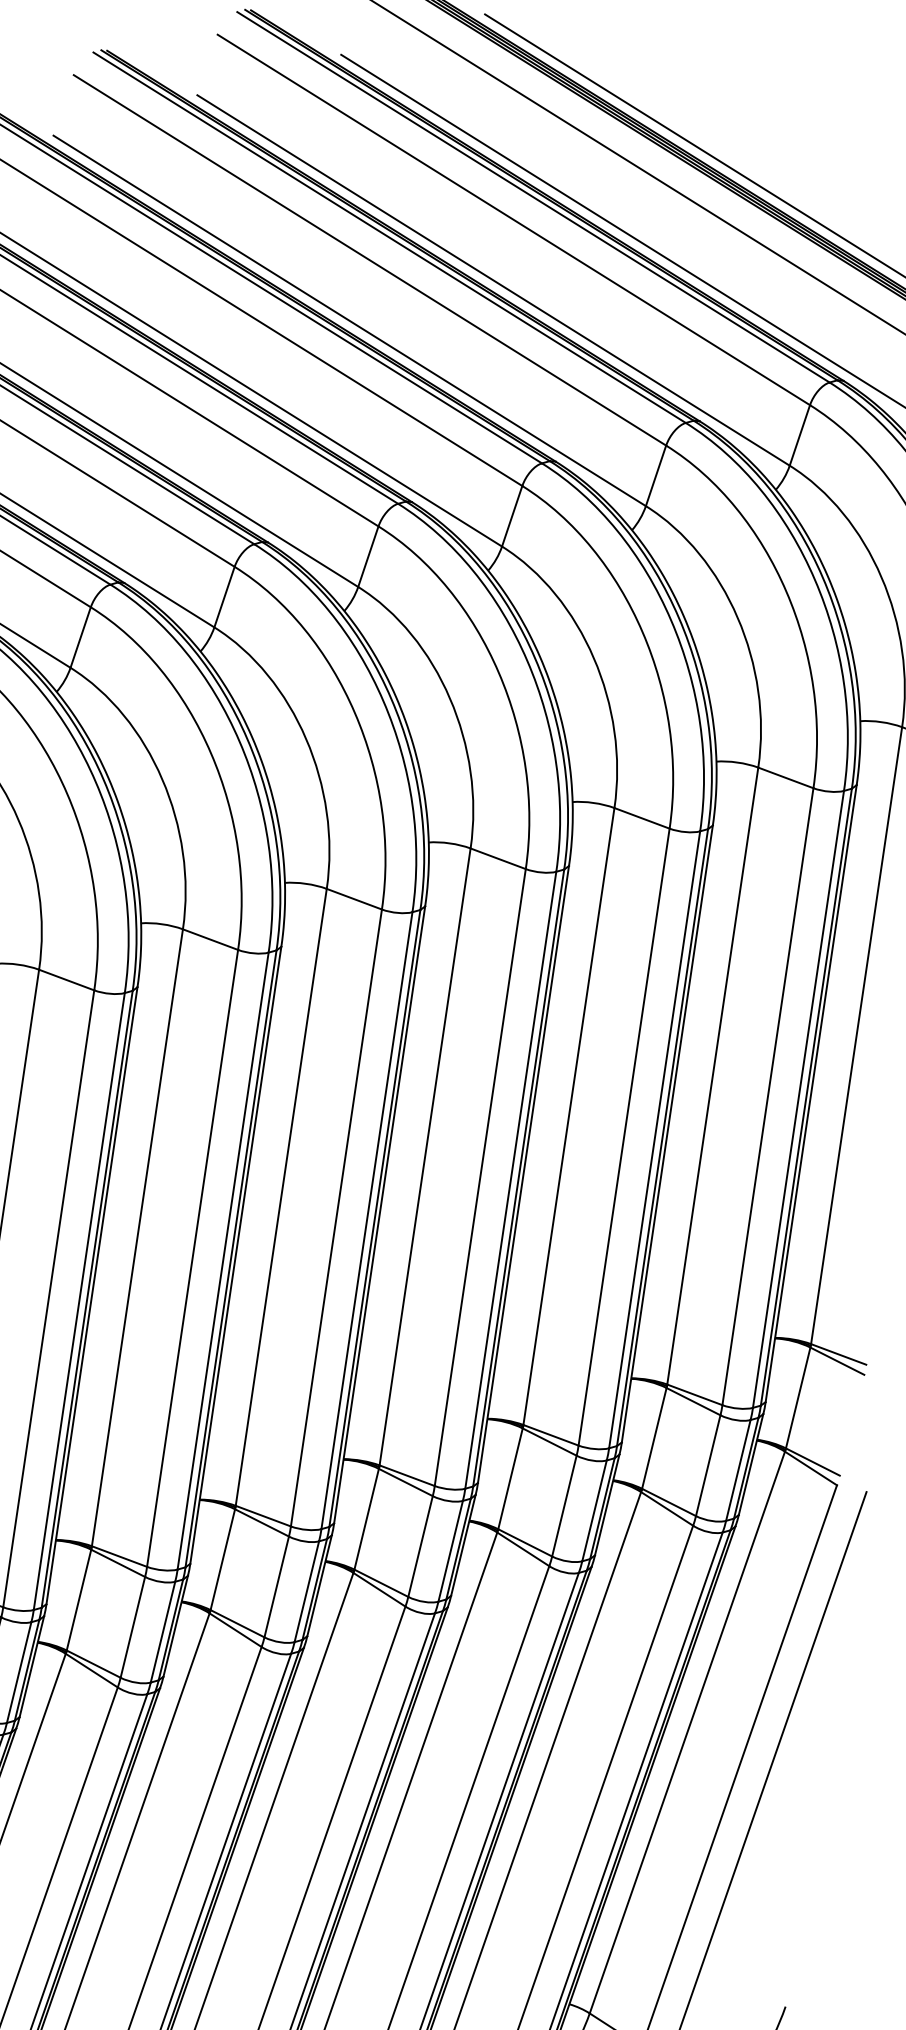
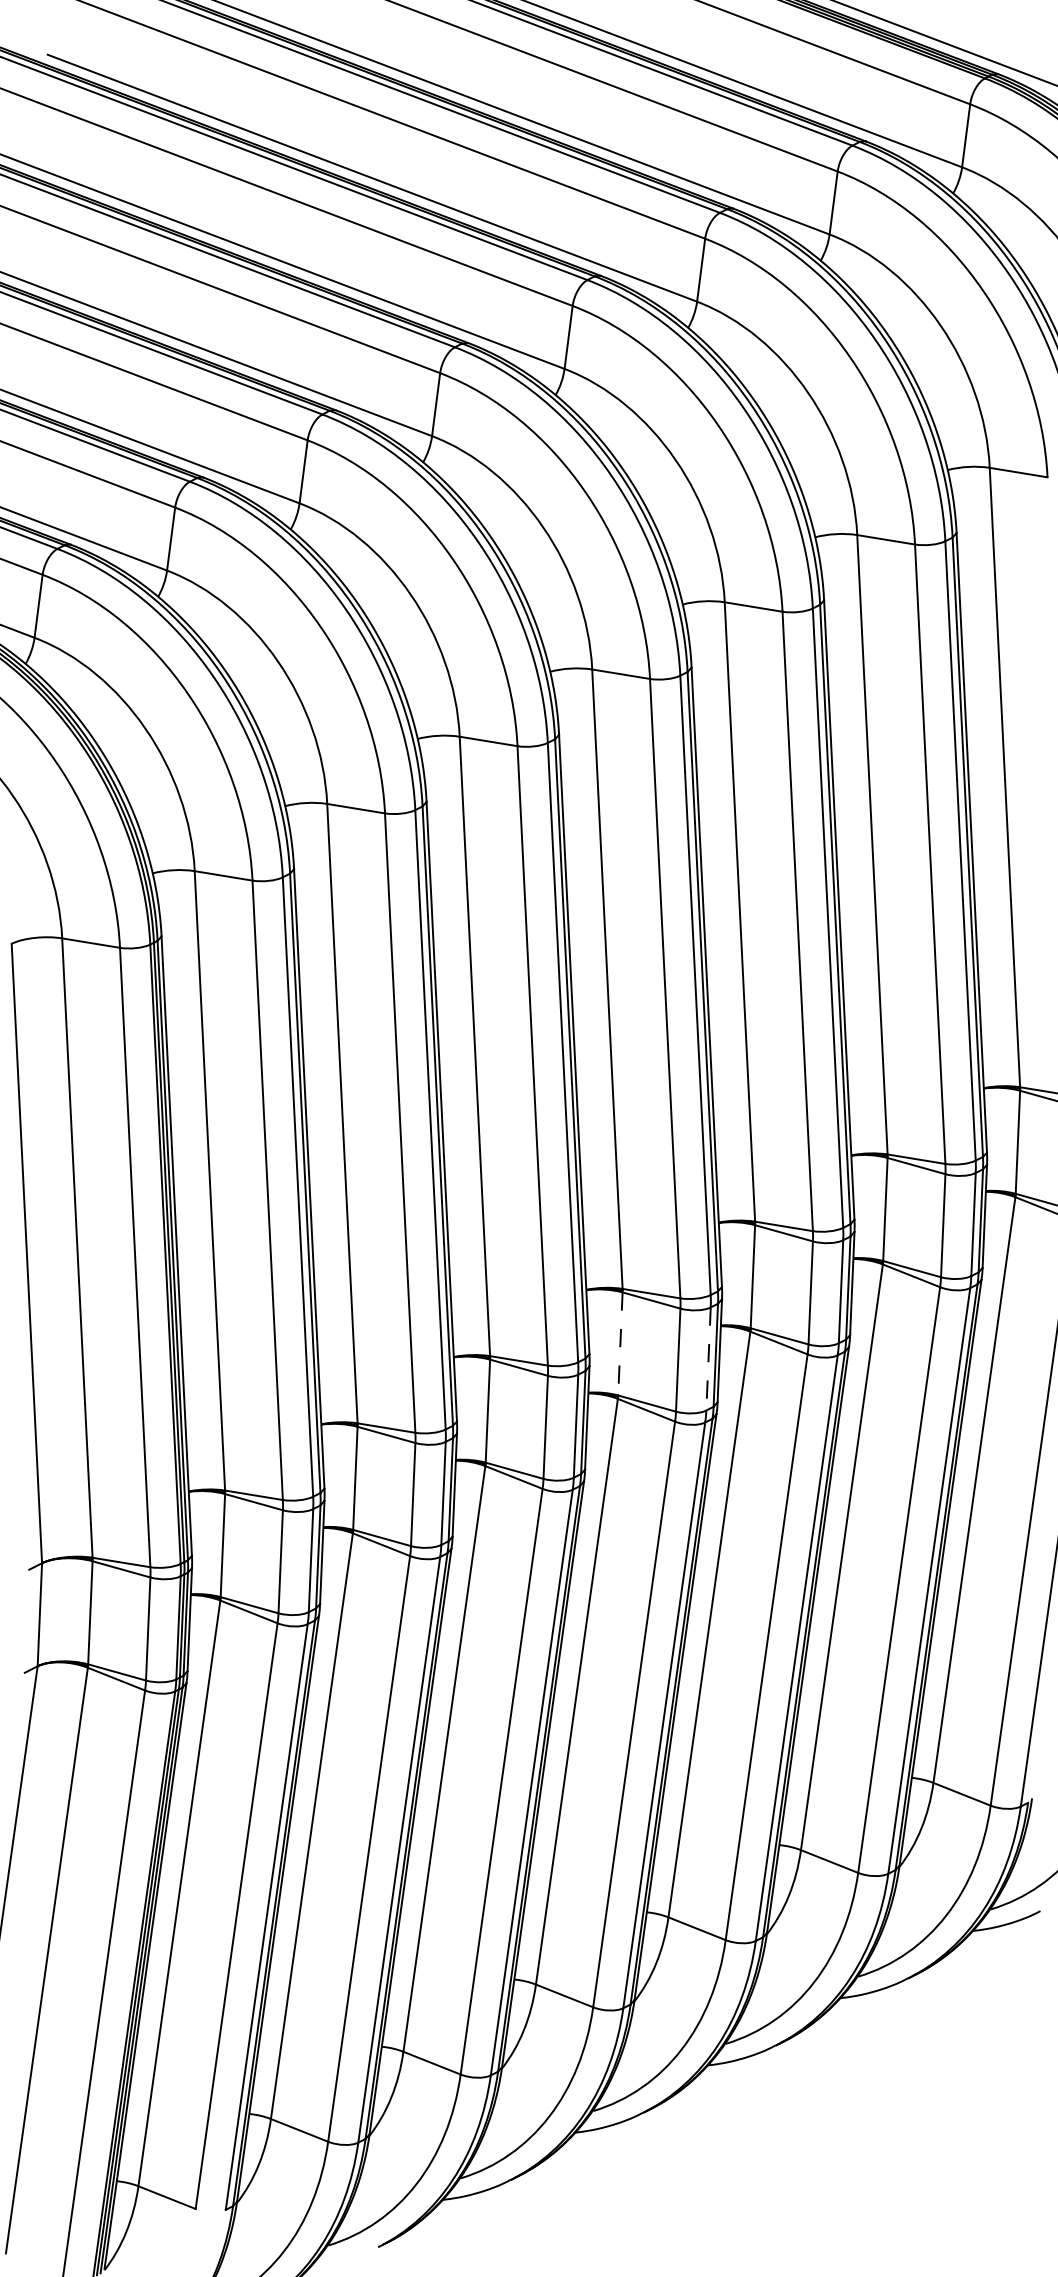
line: (366, 1518) -> (620, 1343), solid -> dashed
line: (450, 1550) -> (708, 1358), solid -> dashed

